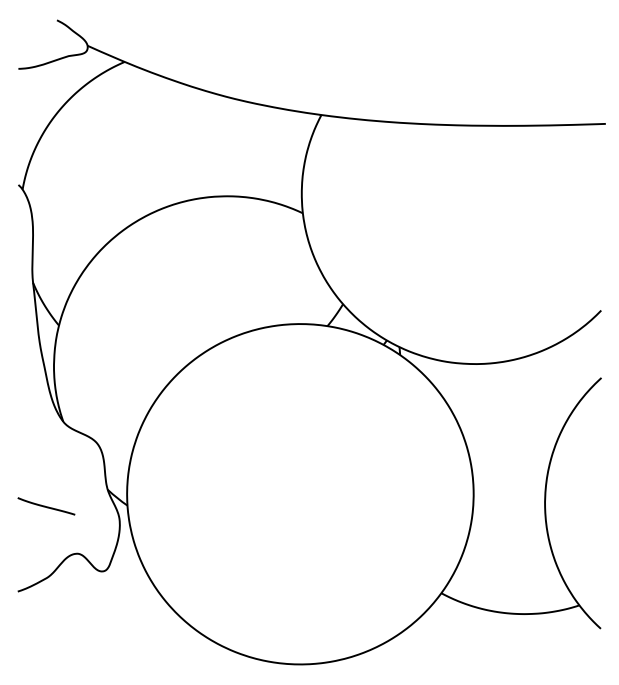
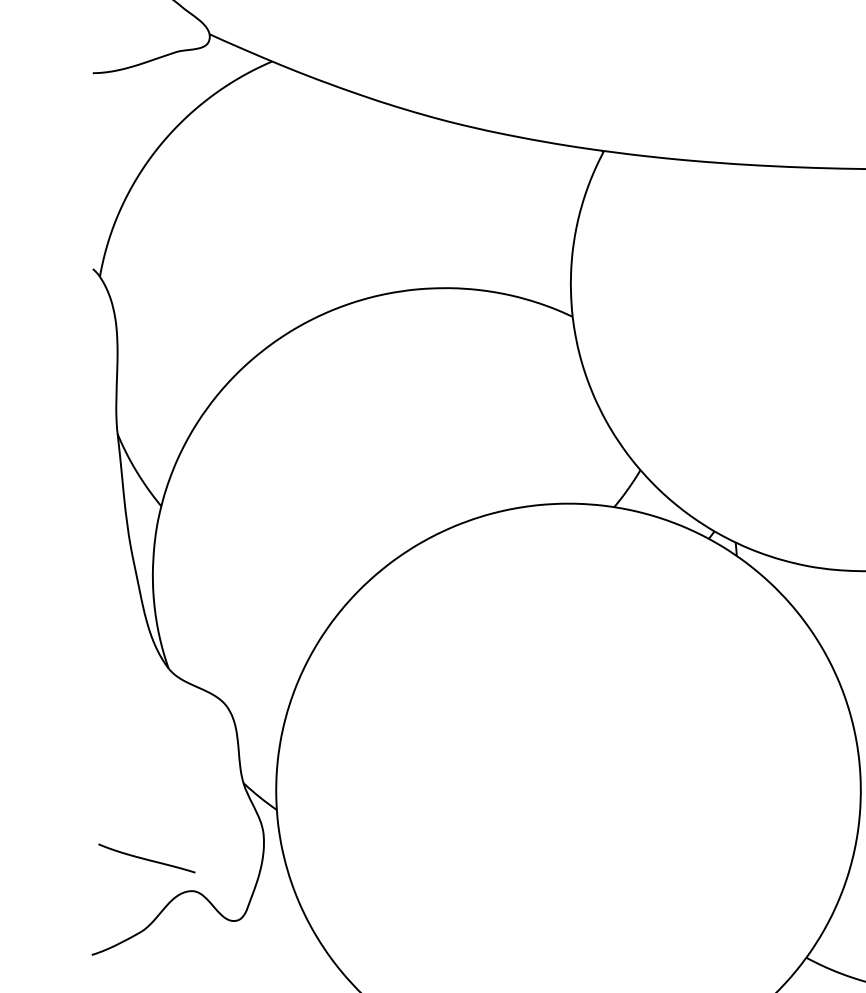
line: (46, 506) -> (146, 858), moved

